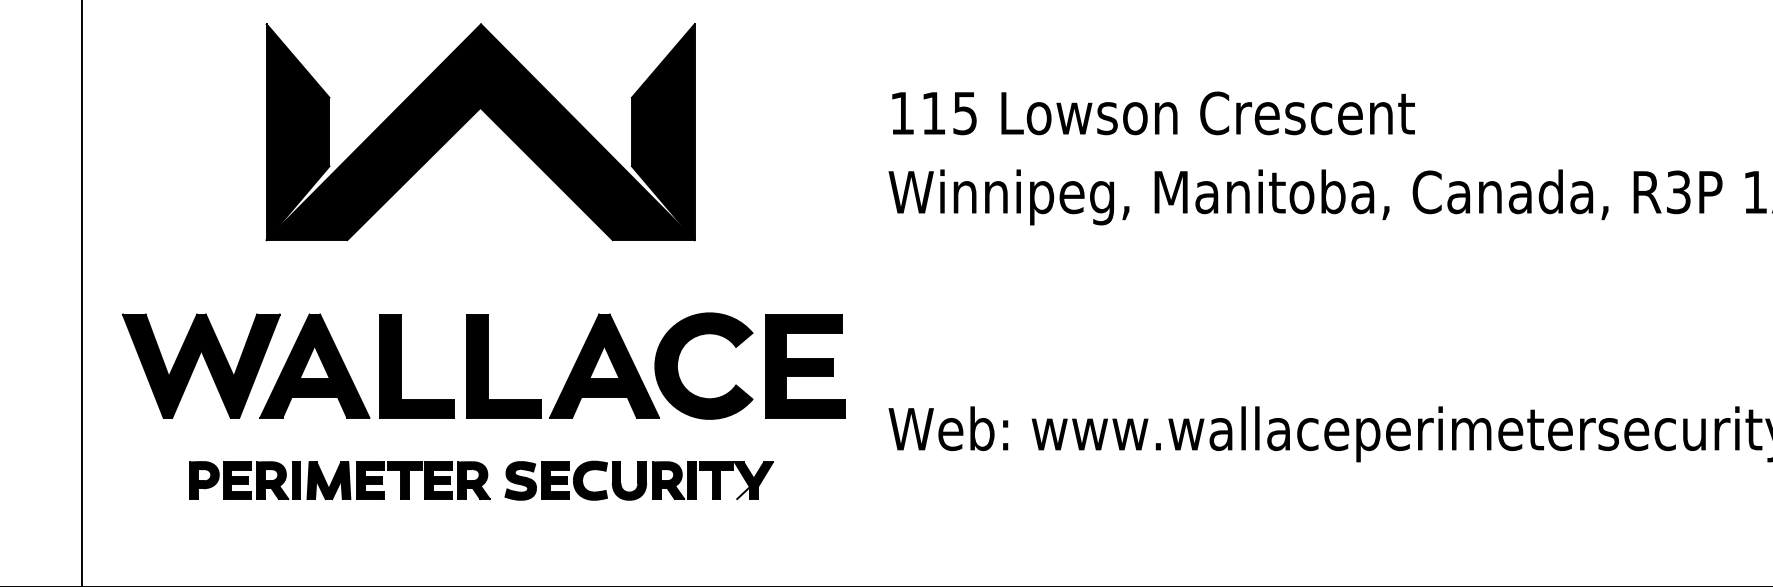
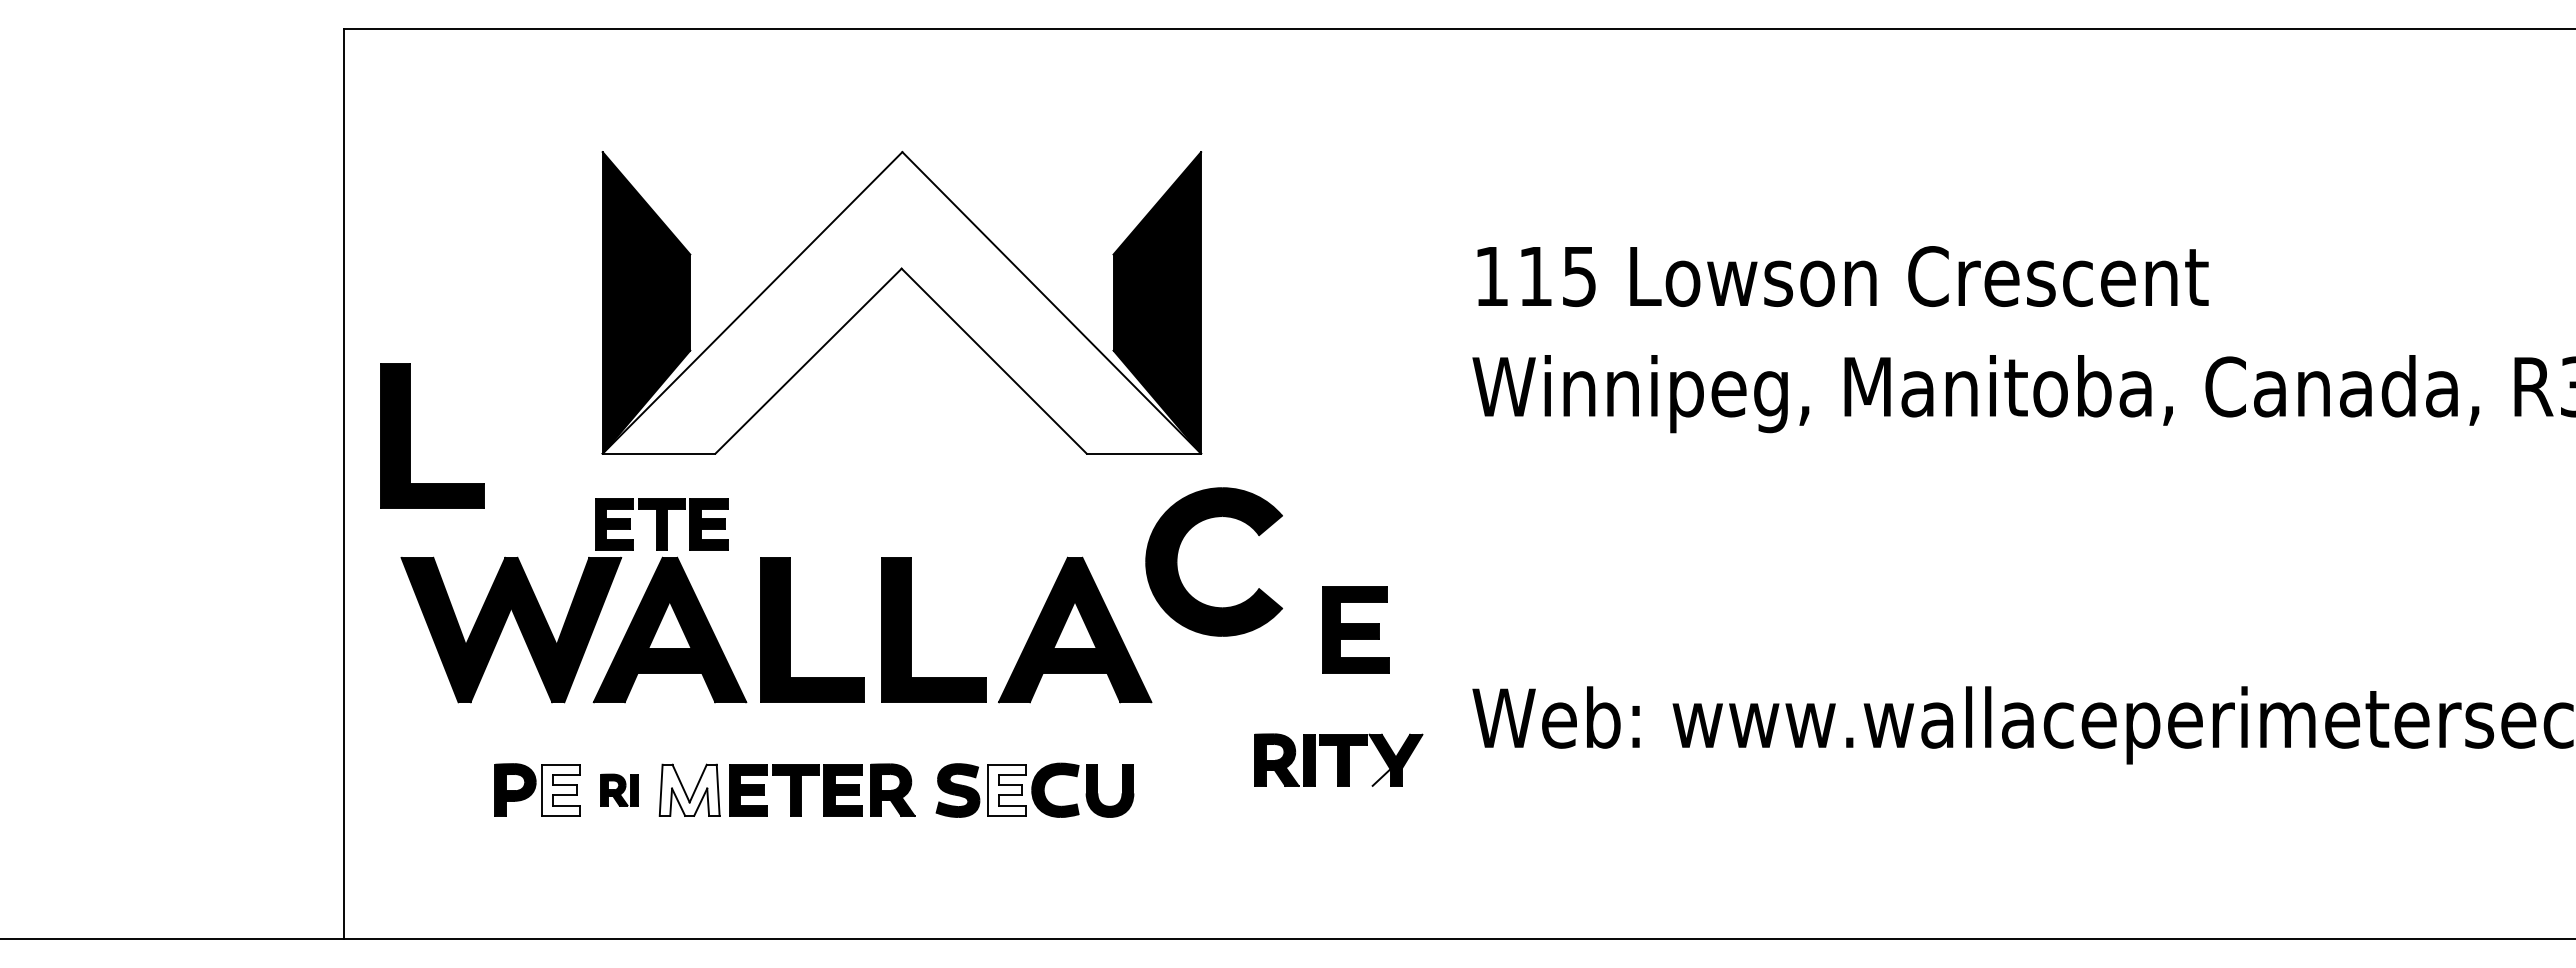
fill: (480, 131) -> (901, 302), removed
part: (129, 227) -> (410, 435), added
part: (308, 290) -> (661, 524), added
part: (678, 360) -> (1178, 553), moved
part: (804, 365) -> (1355, 629), size x0.6
fill: (237, 480) -> (561, 789), removed
part: (278, 480) -> (619, 789), size x0.6
fill: (328, 480) -> (689, 789), removed
fill: (555, 480) -> (1006, 789), removed
part: (712, 480) -> (1338, 759), moved

